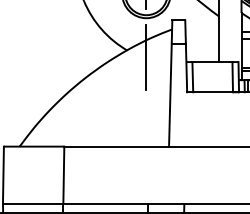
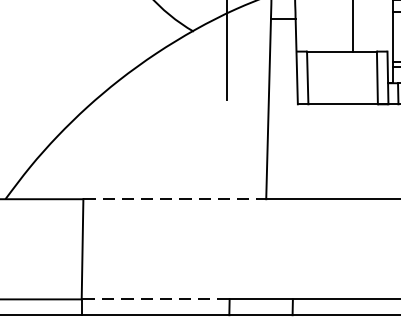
line: (117, 146) -> (176, 199), solid -> dashed
line: (105, 203) -> (155, 298), solid -> dashed

